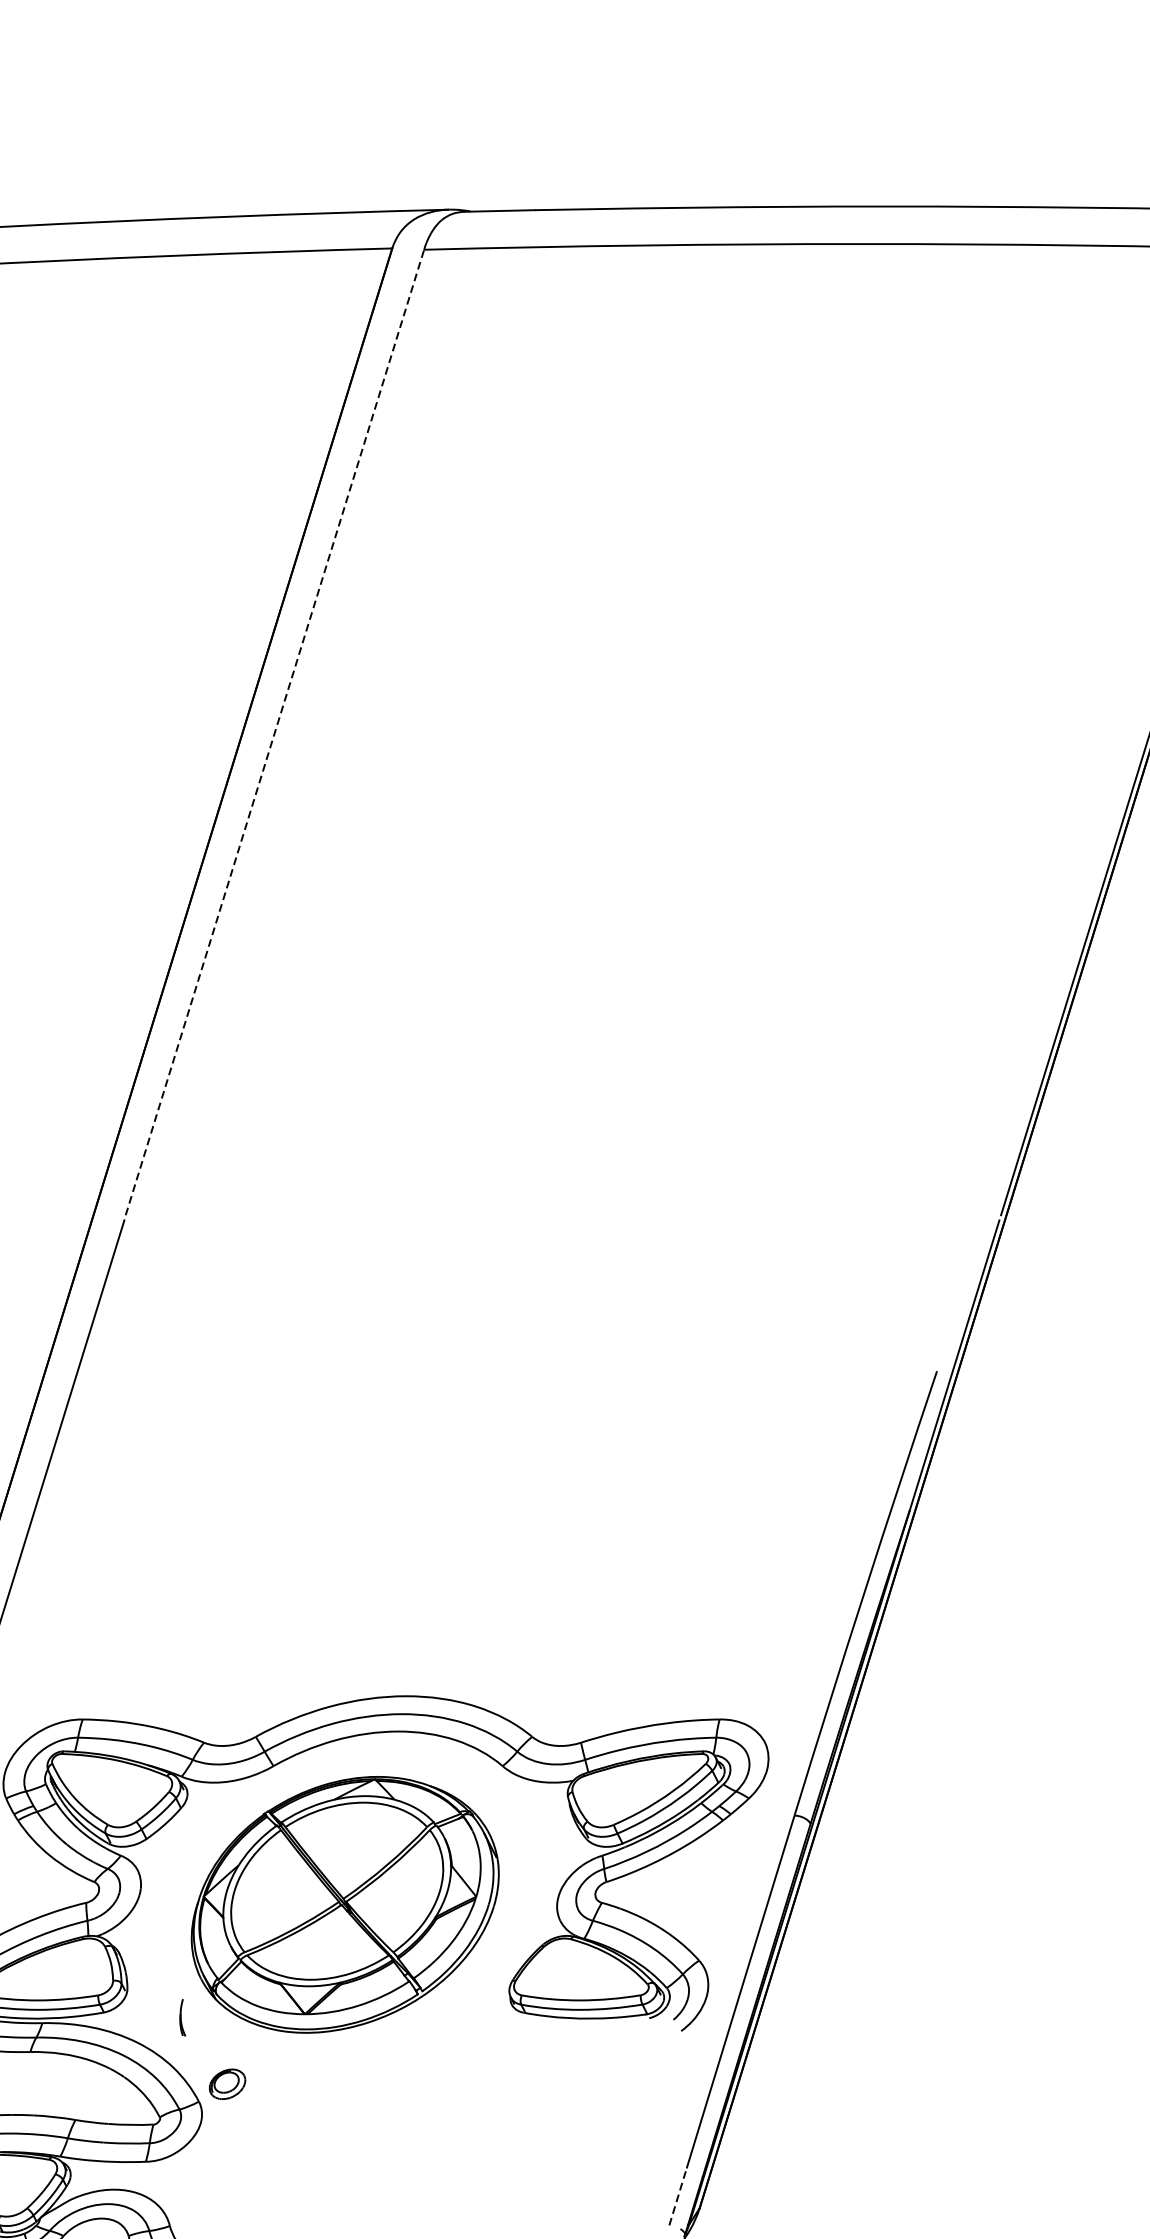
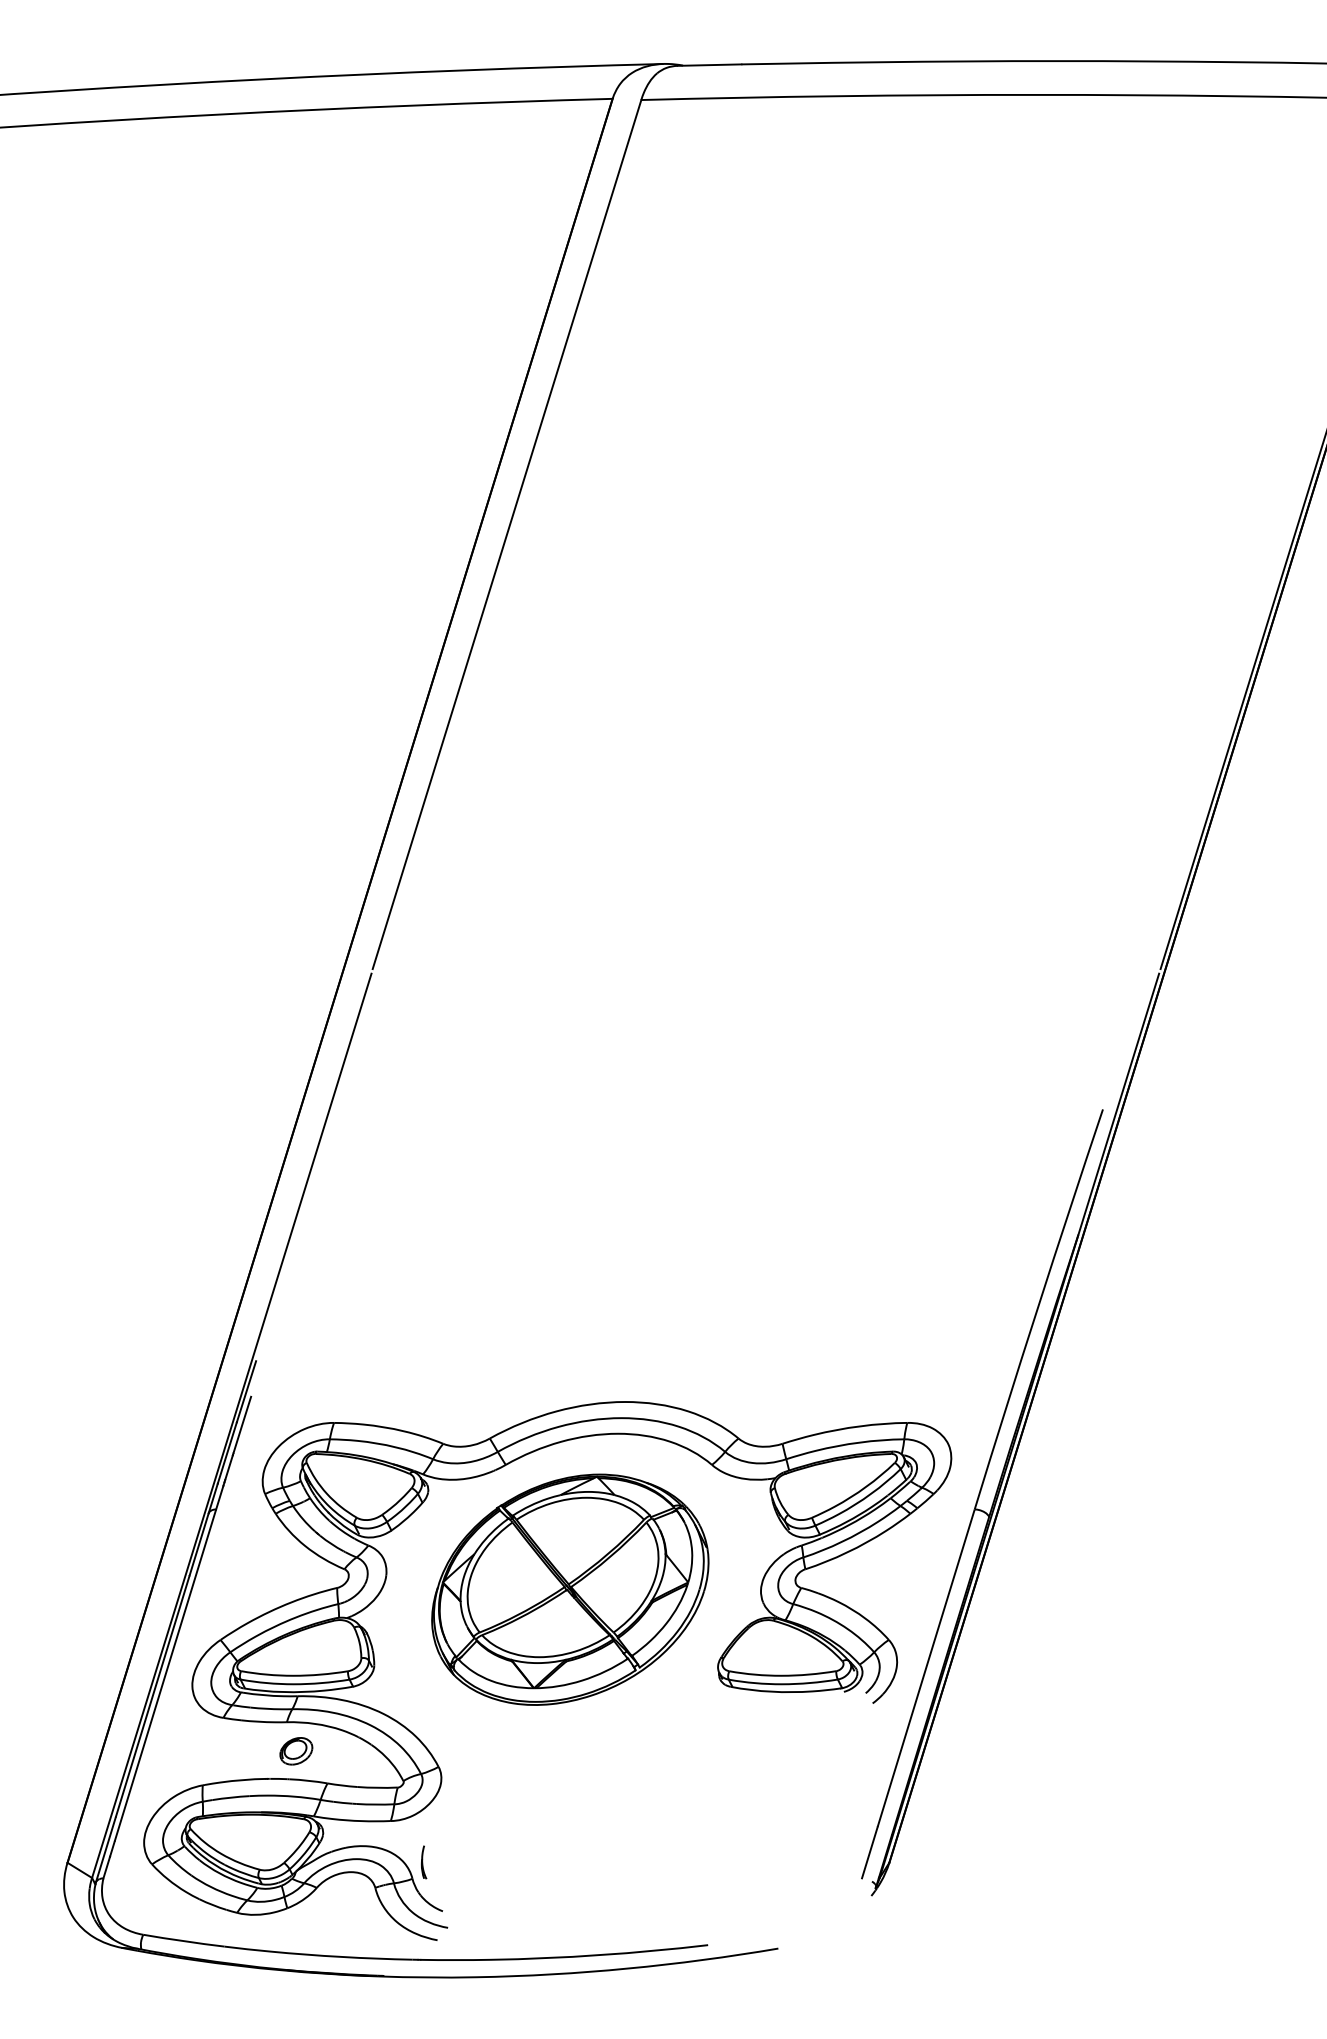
line: (275, 732) -> (507, 534), dashed -> solid
part: (183, 2017) -> (424, 1862), moved
part: (227, 2084) -> (296, 1751), moved
line: (677, 2196) -> (869, 1852), dashed -> solid

